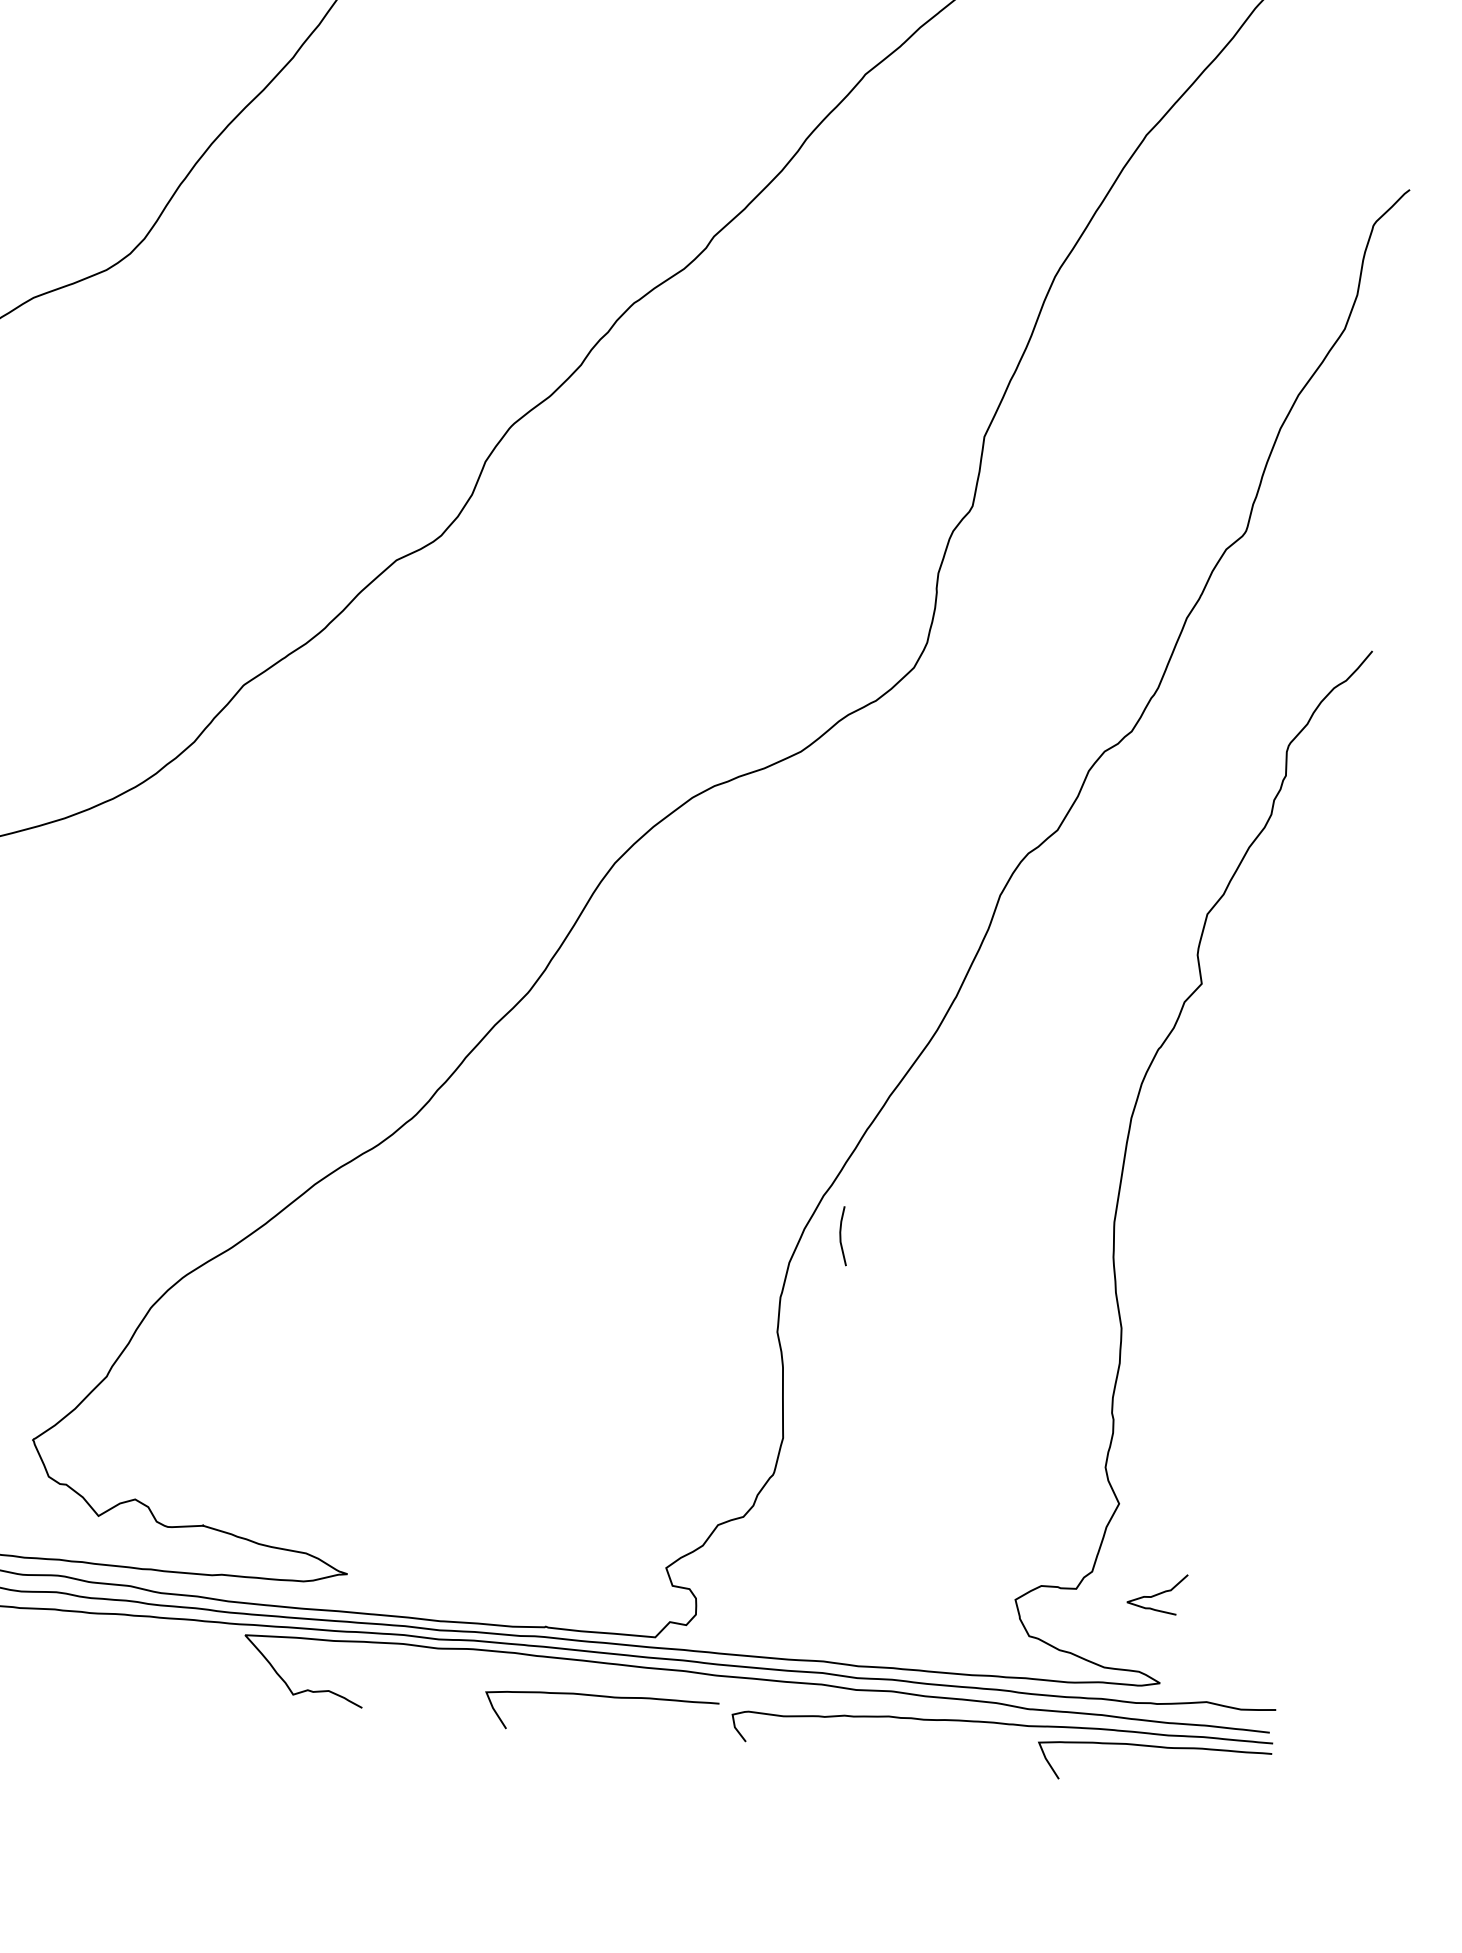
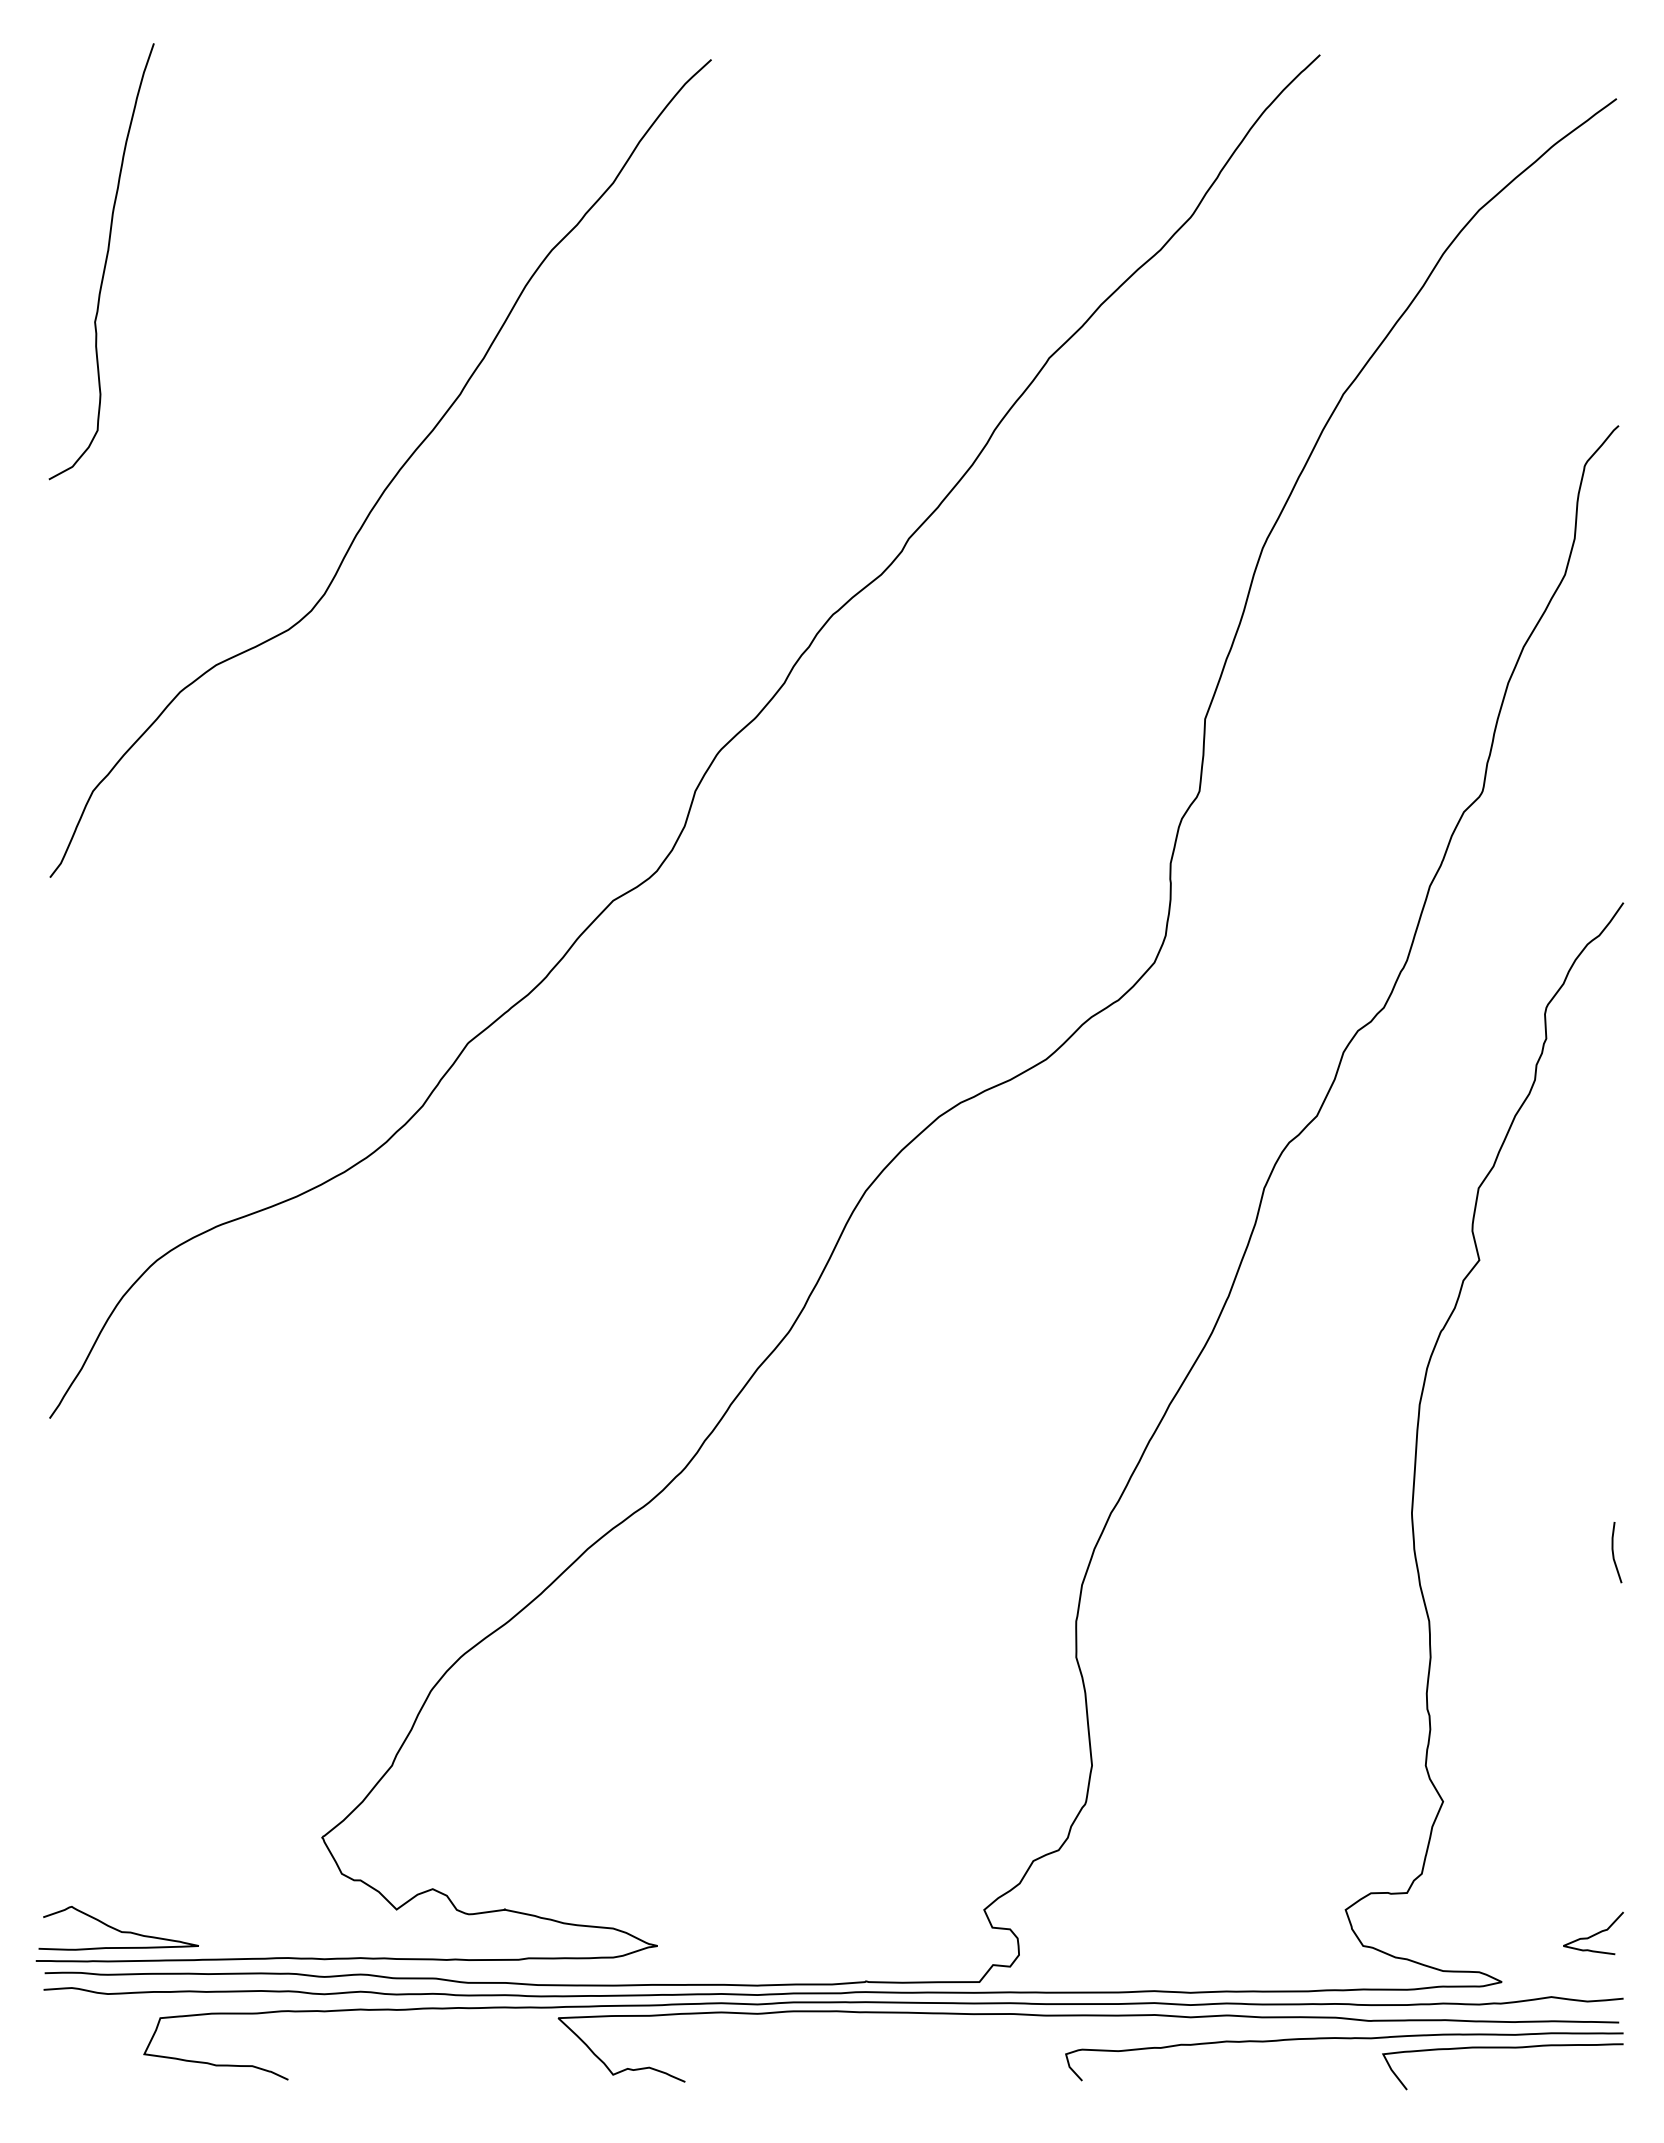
line: (841, 1237) -> (1614, 1554), moved
curve: (1157, 1593) -> (1593, 1934), moved
curve: (602, 1697) -> (930, 2048), removed

